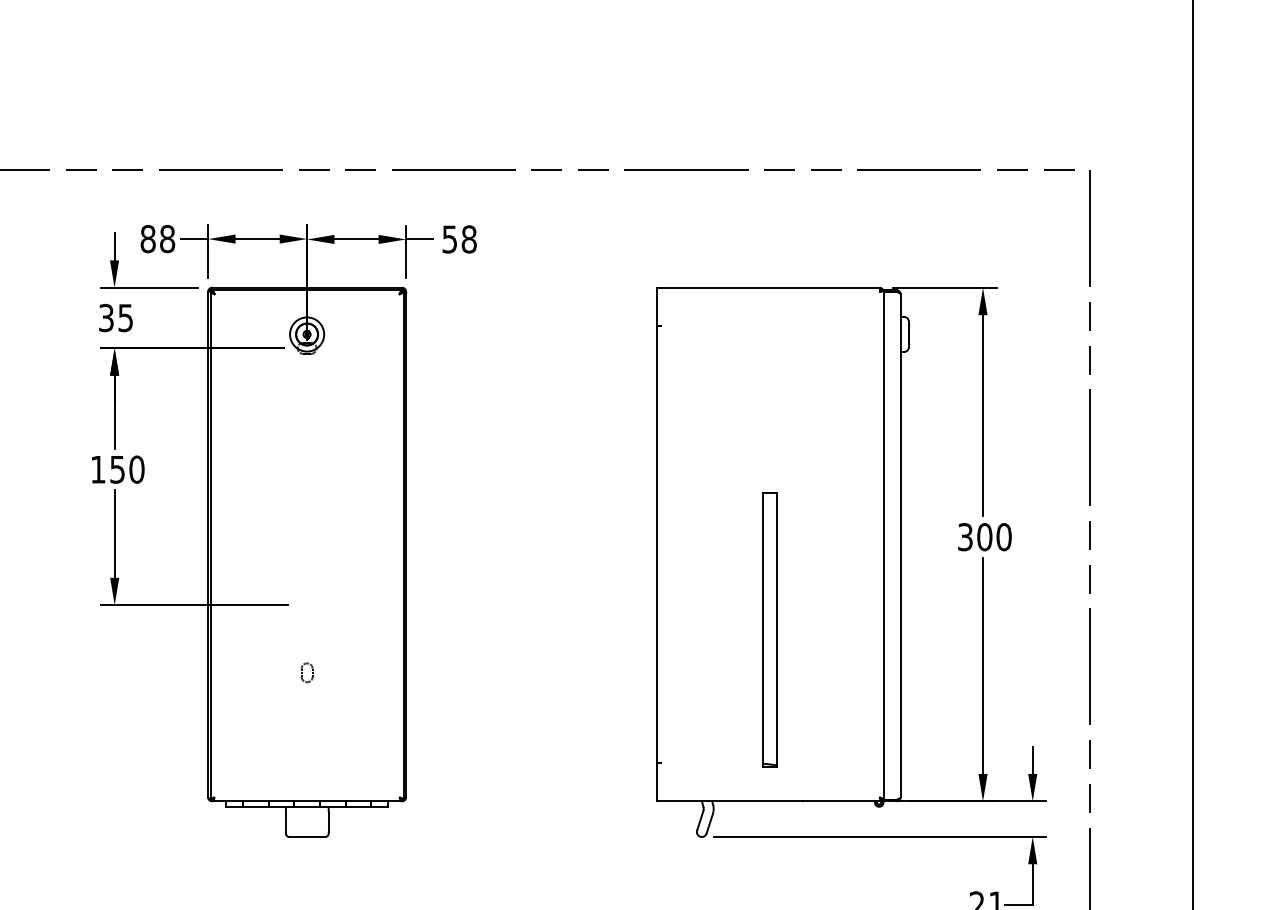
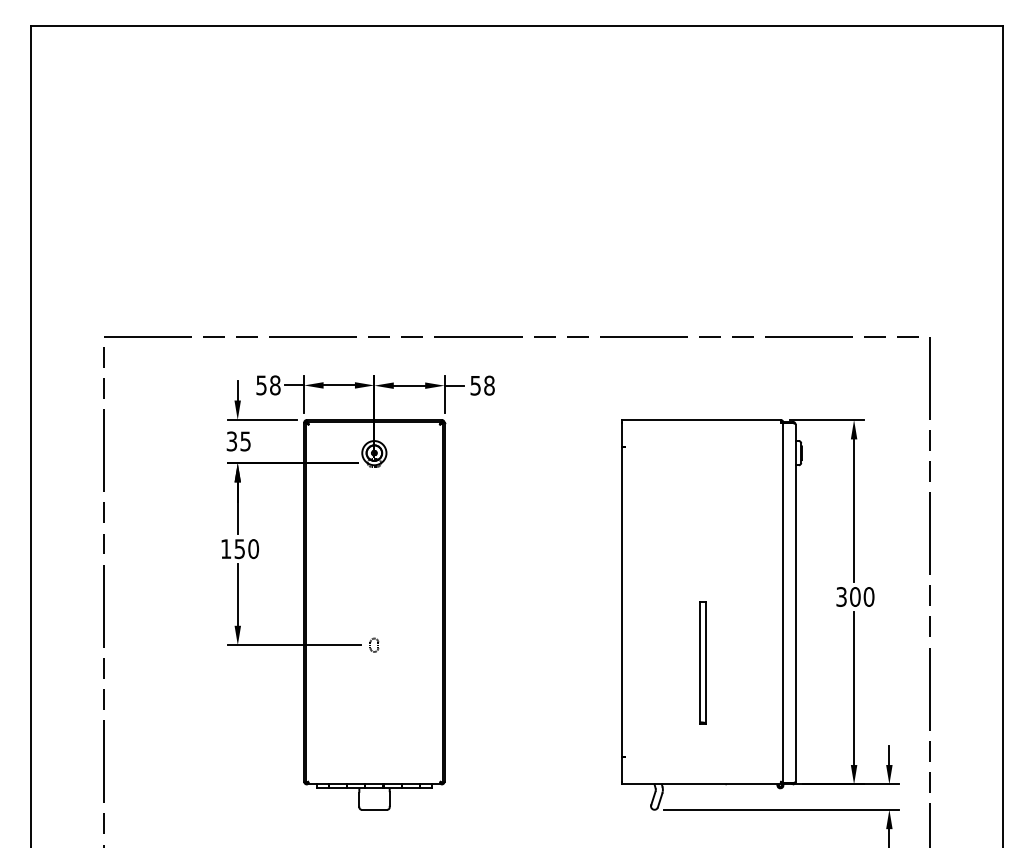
text: (148, 239) -> (261, 385), 88 -> 58
part: (769, 629) -> (702, 662), size x0.62
part: (307, 671) -> (374, 644), moved

